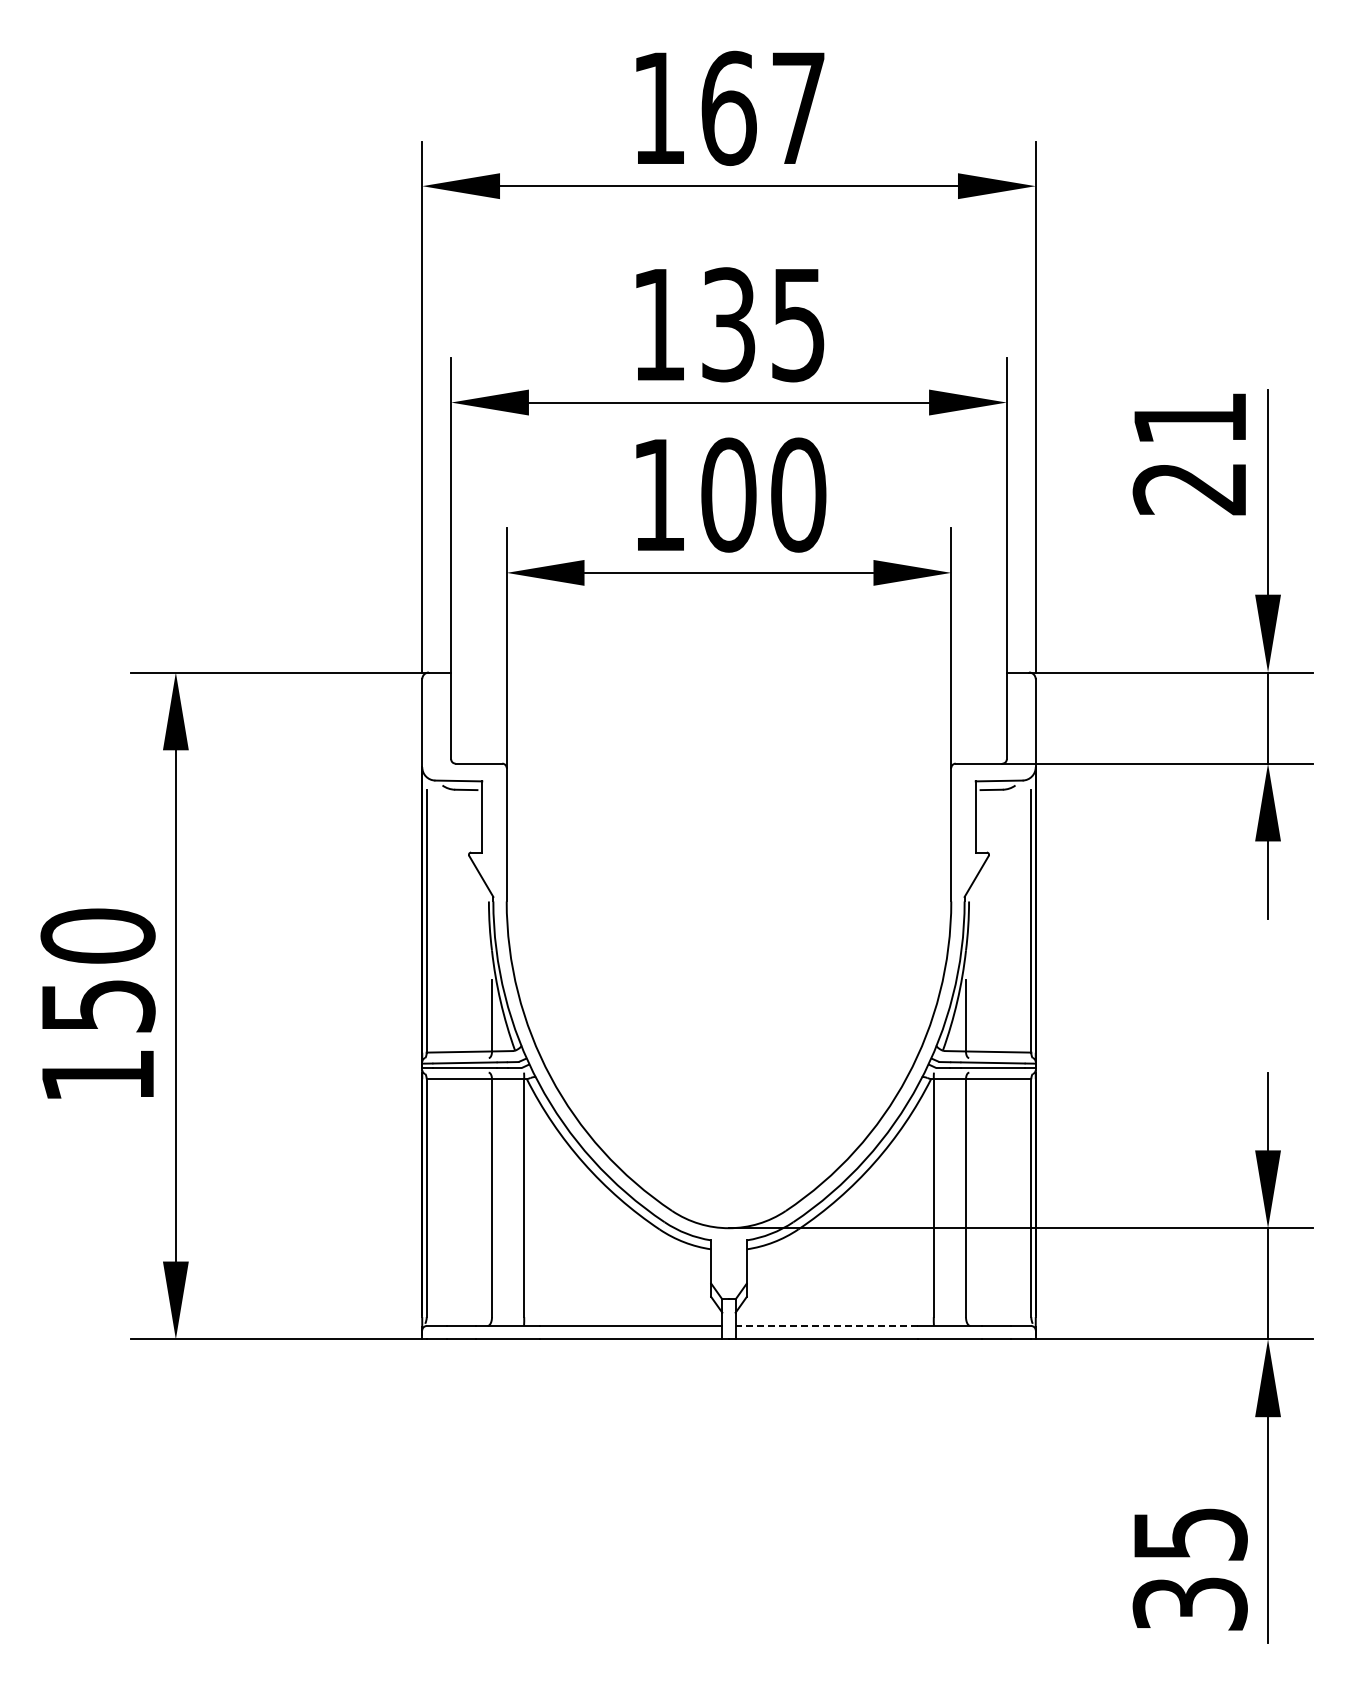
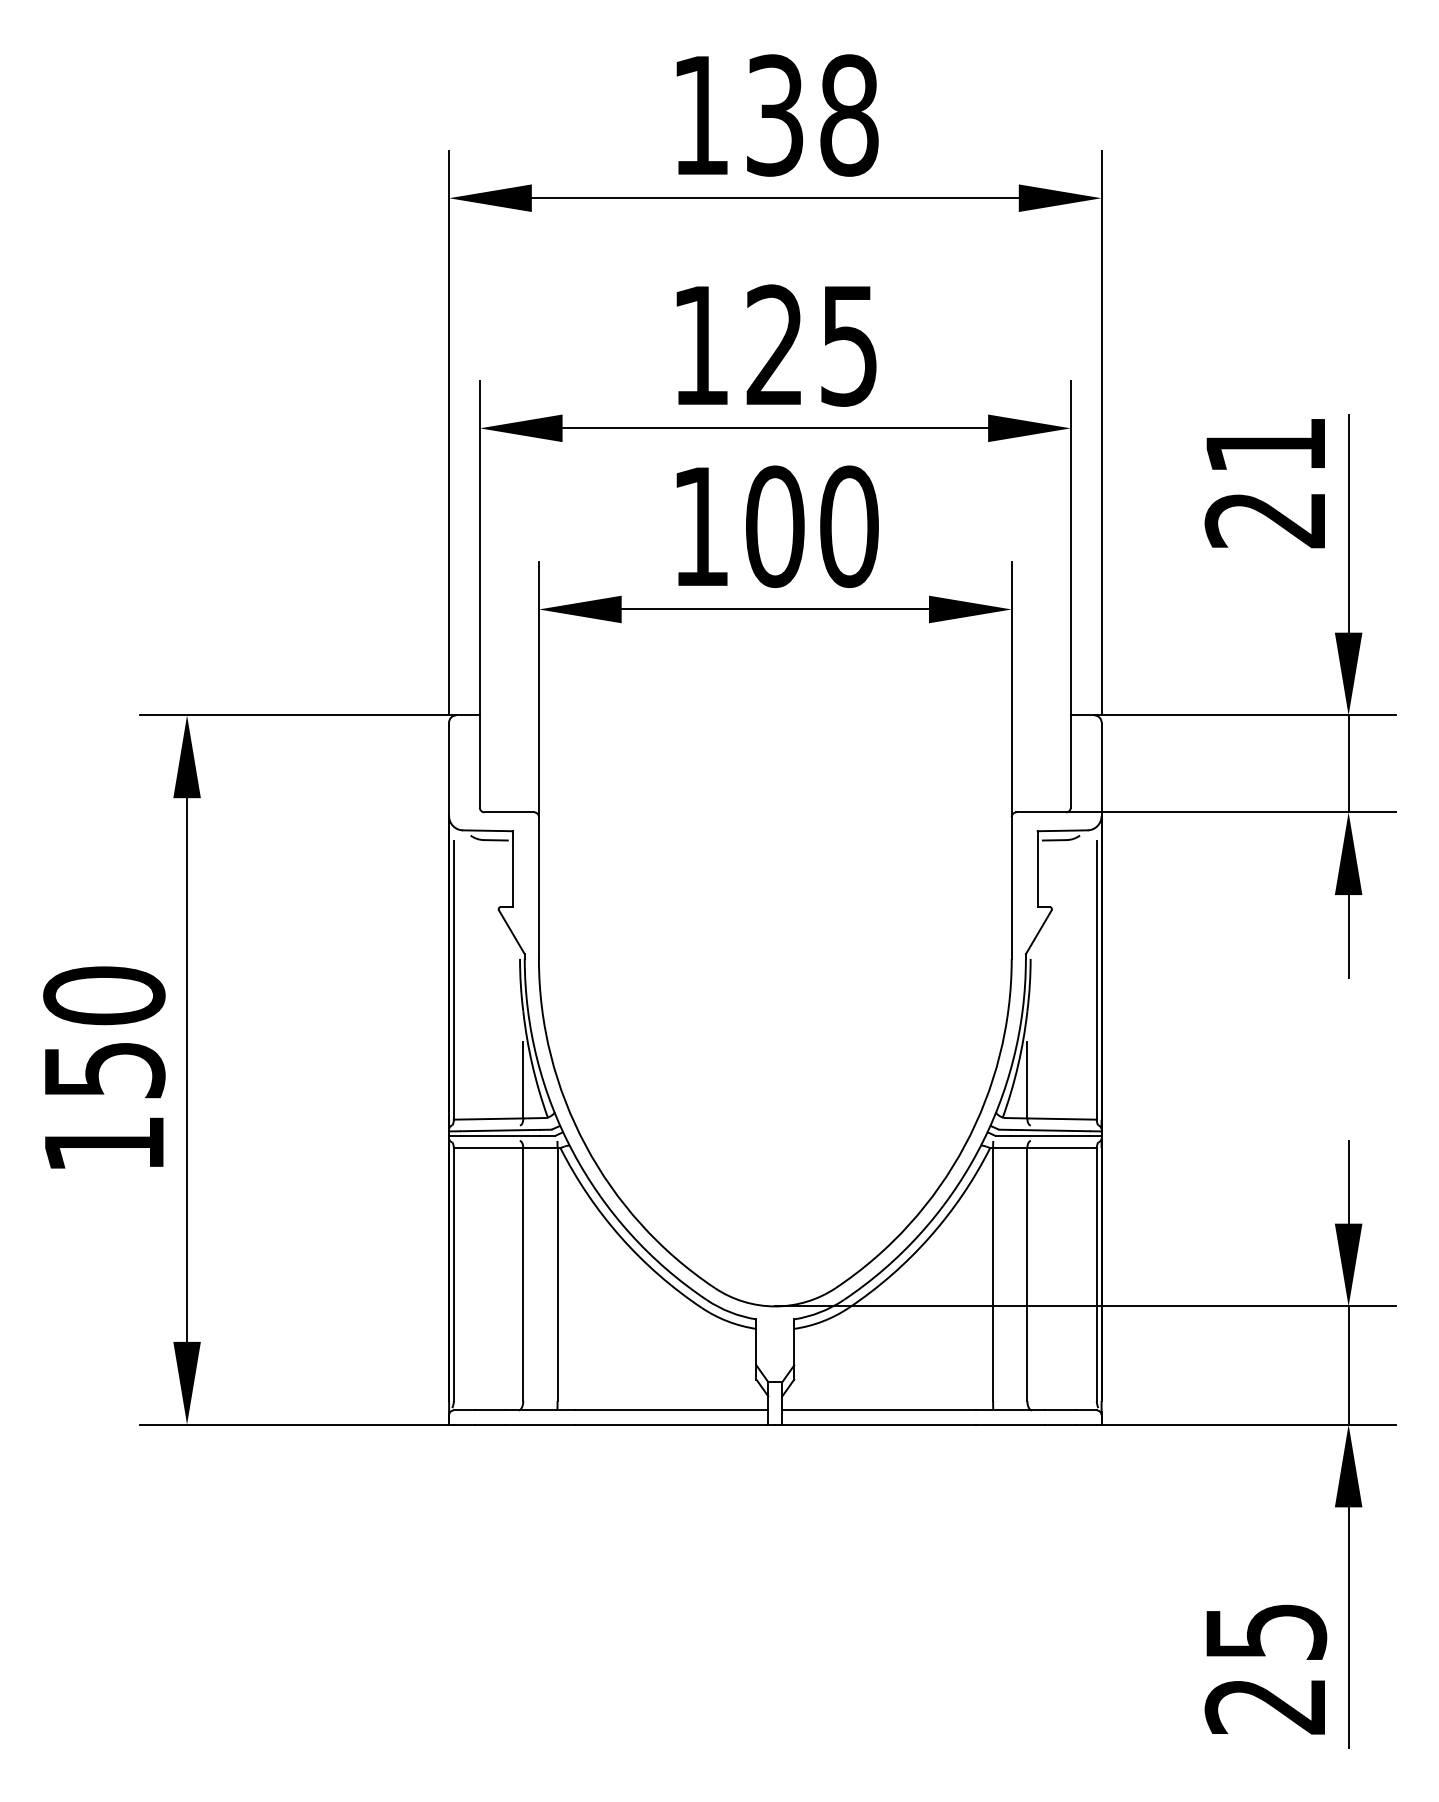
text: (763, 108) -> (812, 115), 167 -> 138
text: (728, 324) -> (774, 345), 135 -> 125
line: (826, 1326) -> (879, 1410), dashed -> solid
text: (1189, 1603) -> (1265, 1705), 35 -> 25

